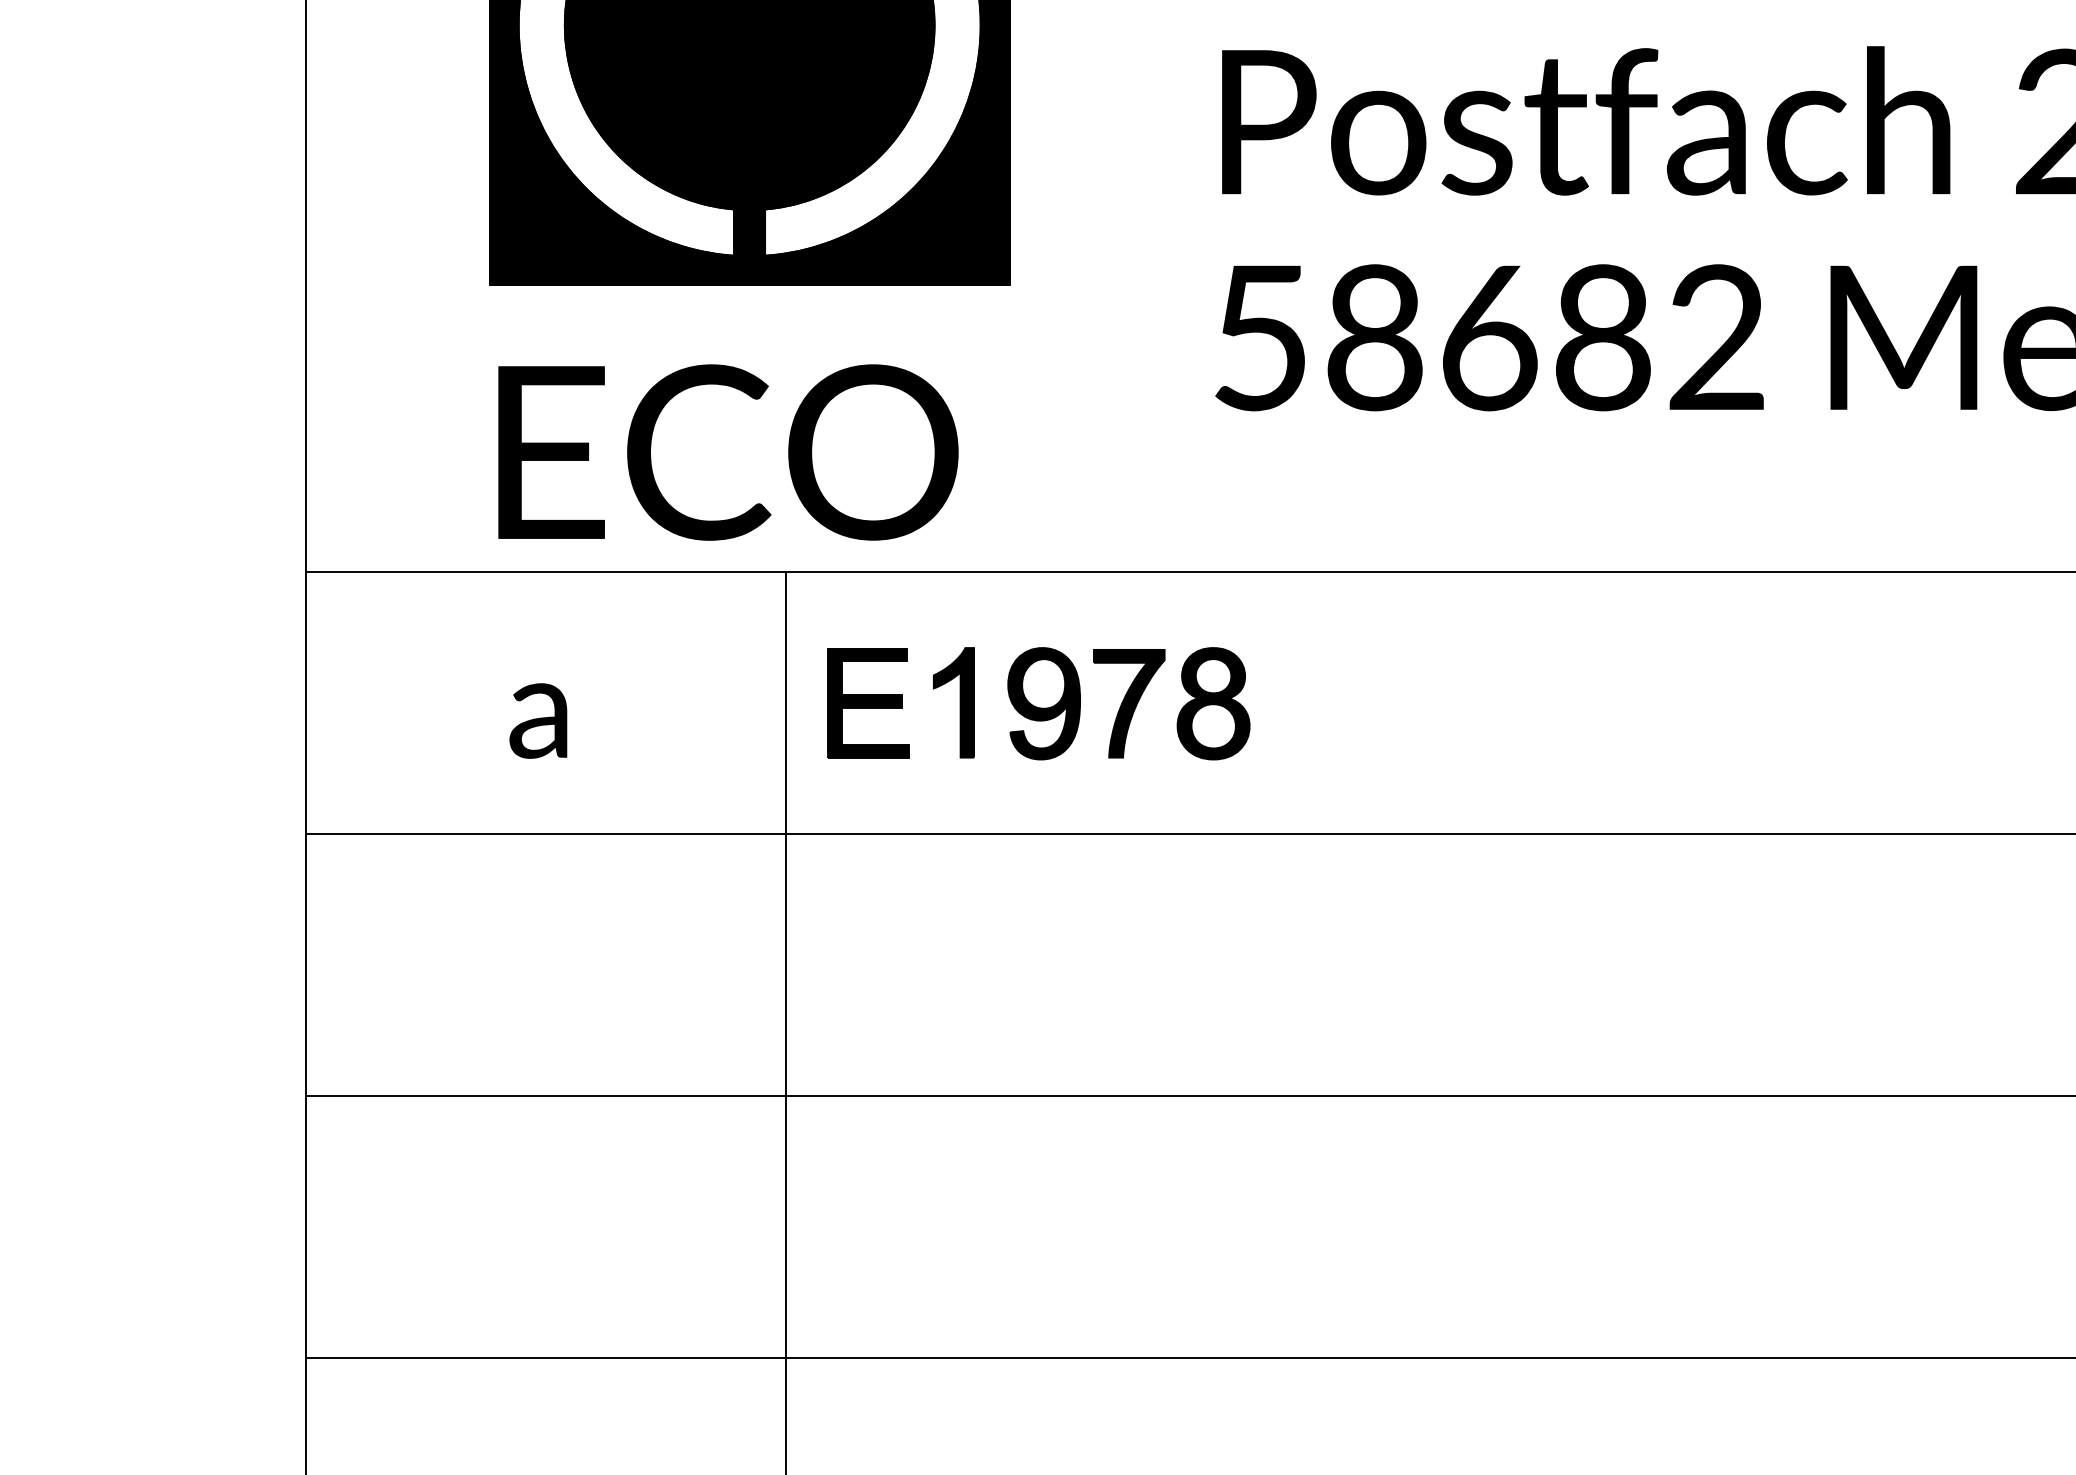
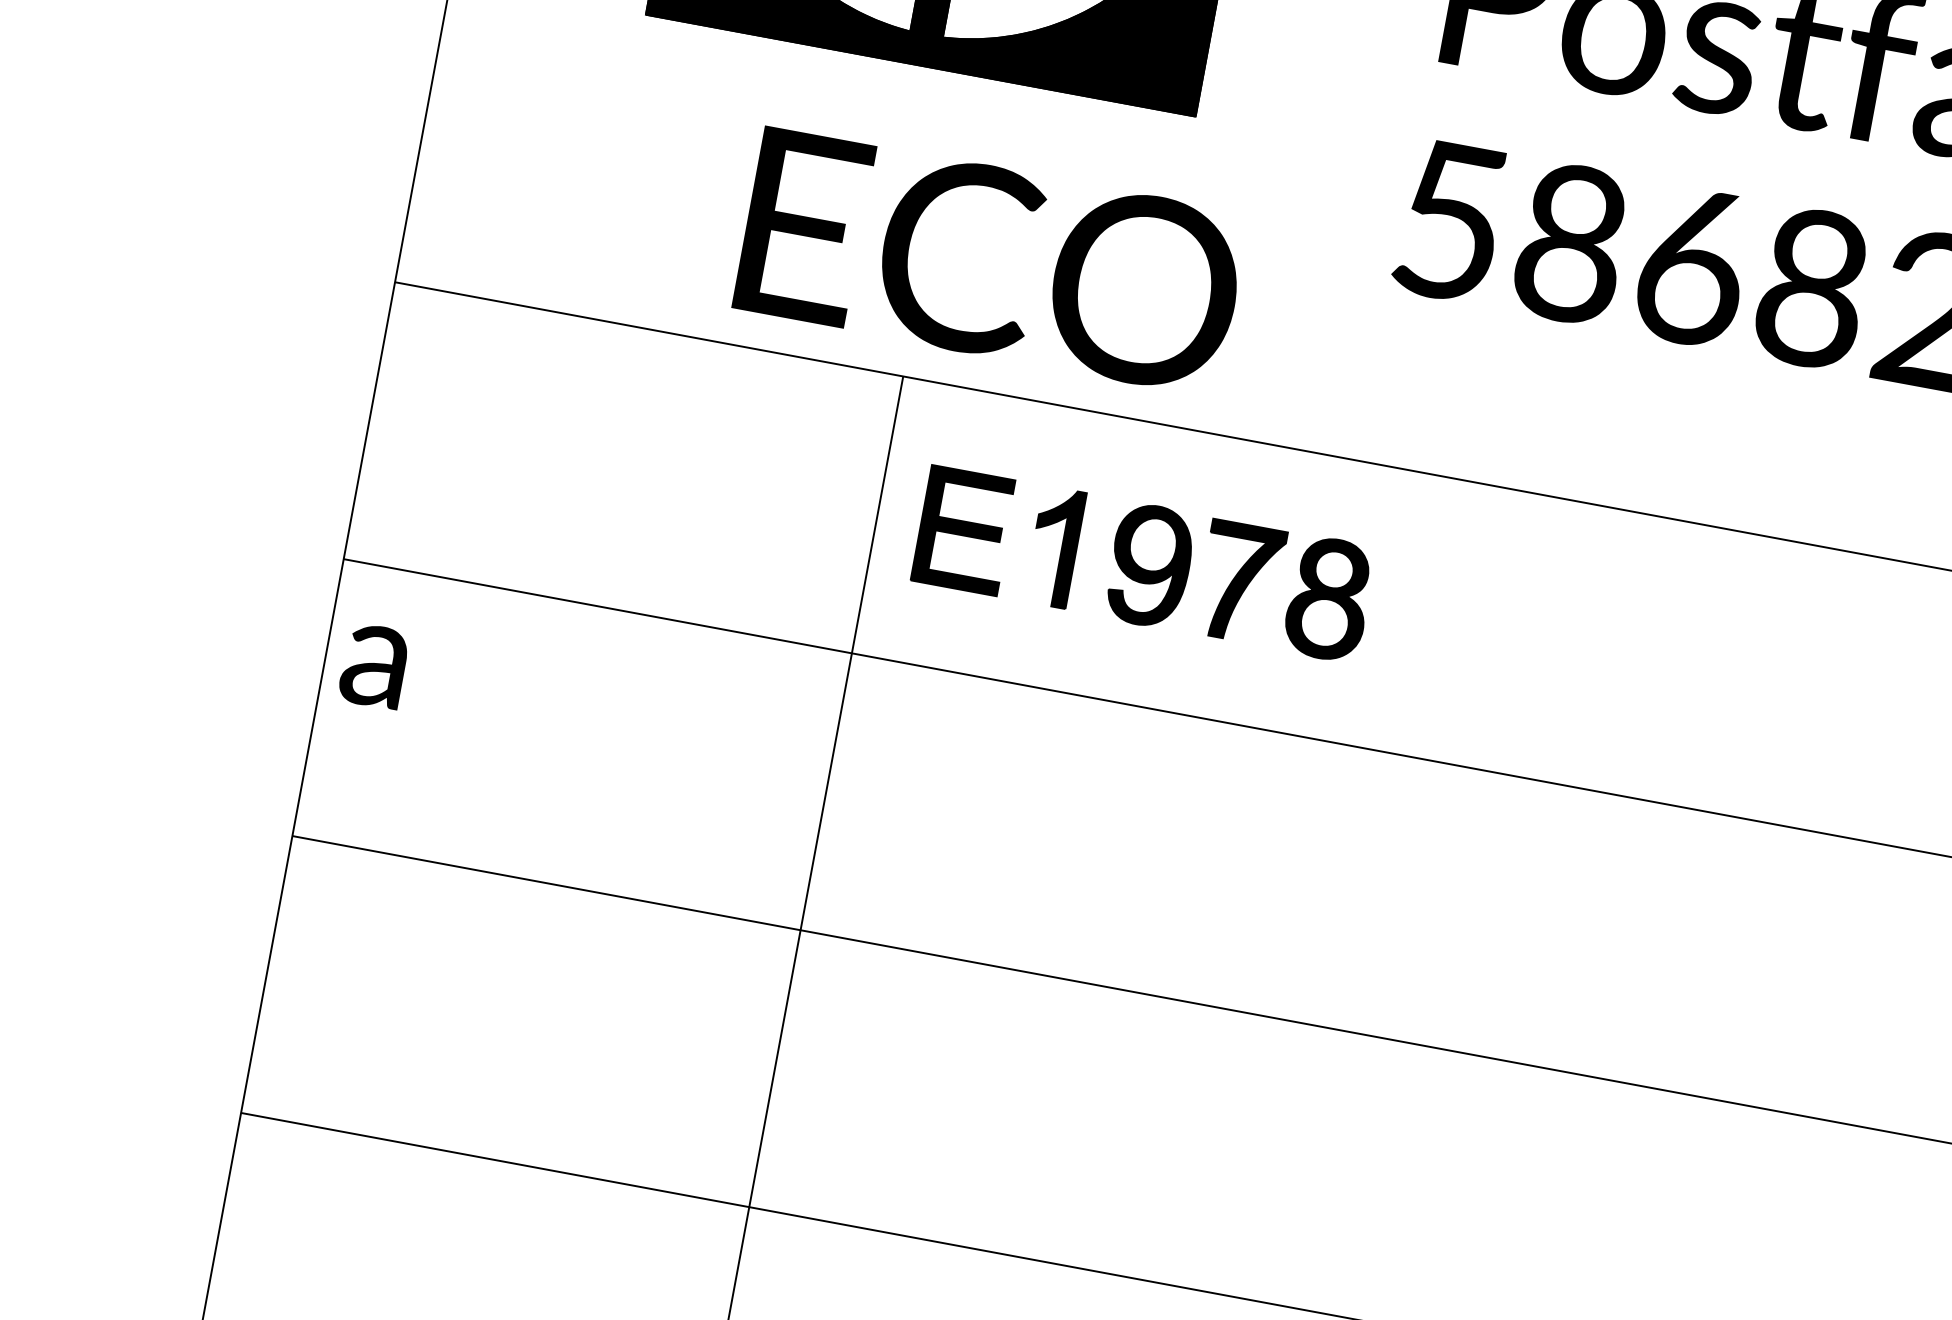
text: (728, 452) -> (991, 261), moved
text: (538, 720) -> (374, 665), moved

